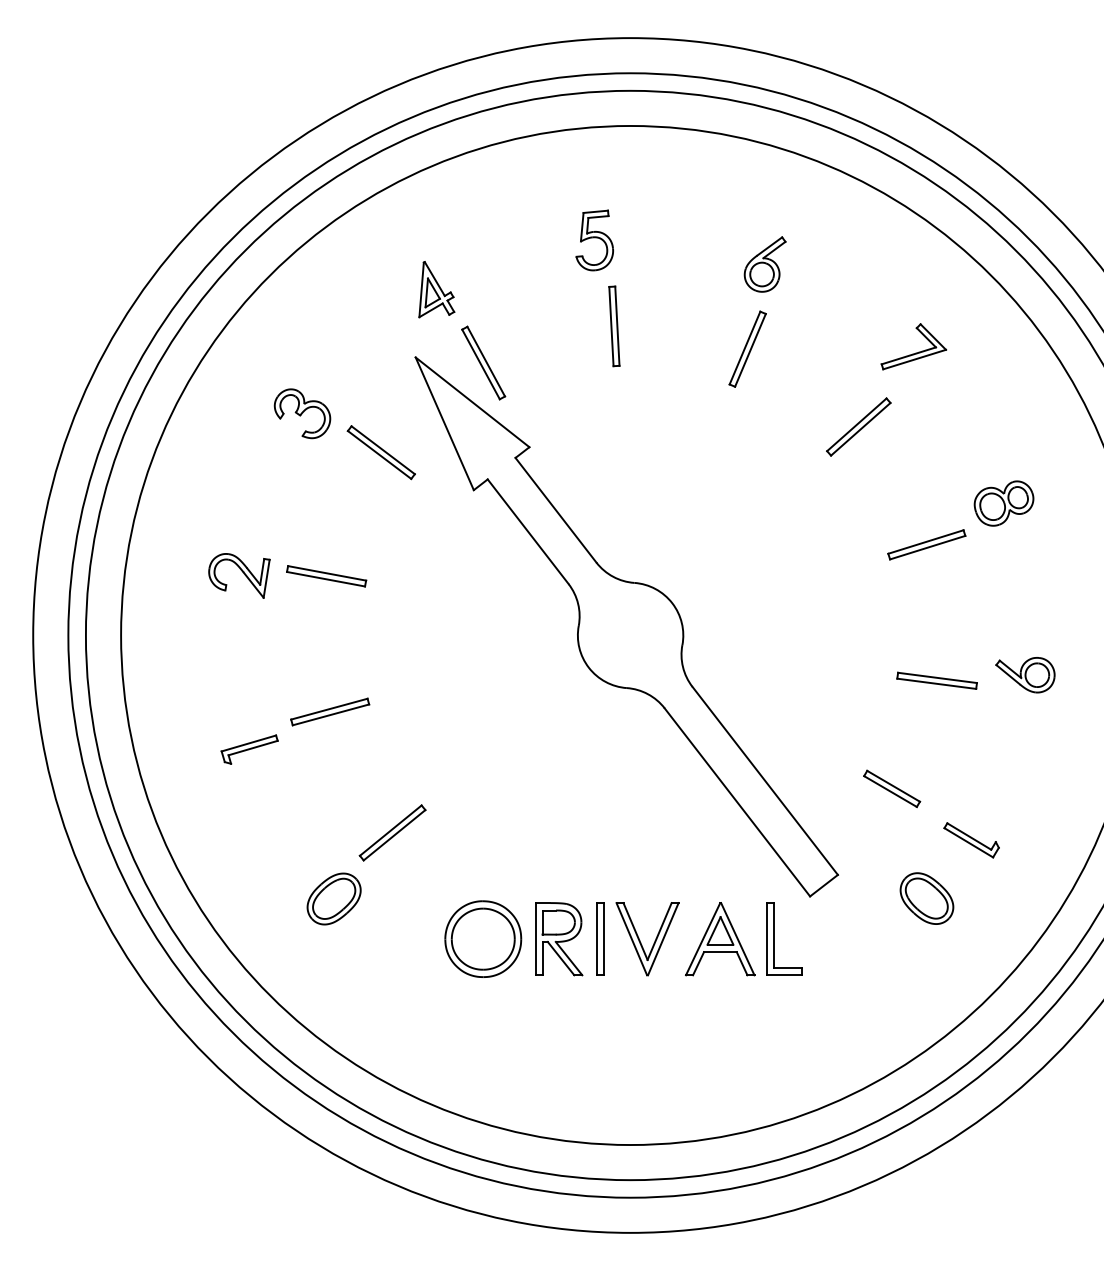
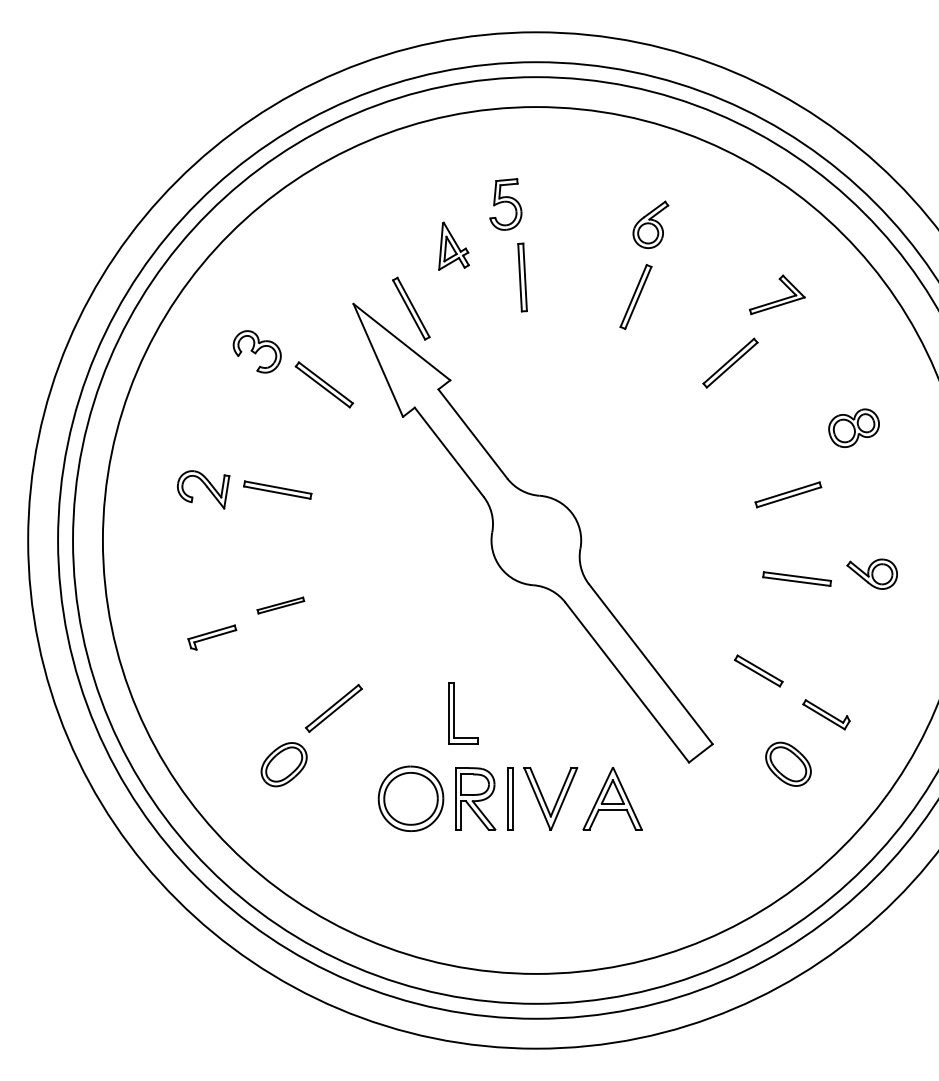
part: (436, 289) -> (453, 246), moved
part: (926, 544) -> (788, 494), moved
part: (330, 711) -> (281, 605), size x0.7
part: (774, 938) -> (454, 713), moved

